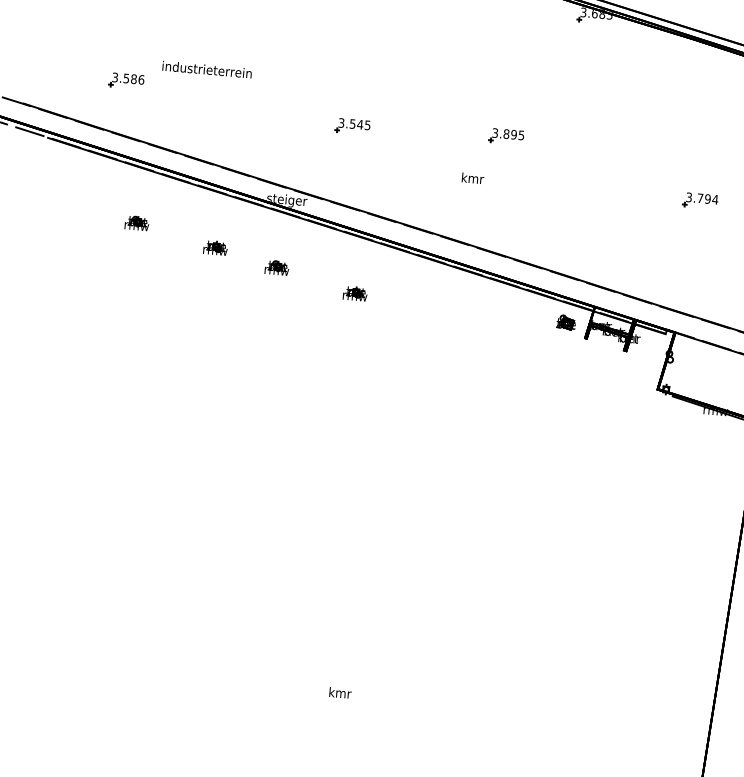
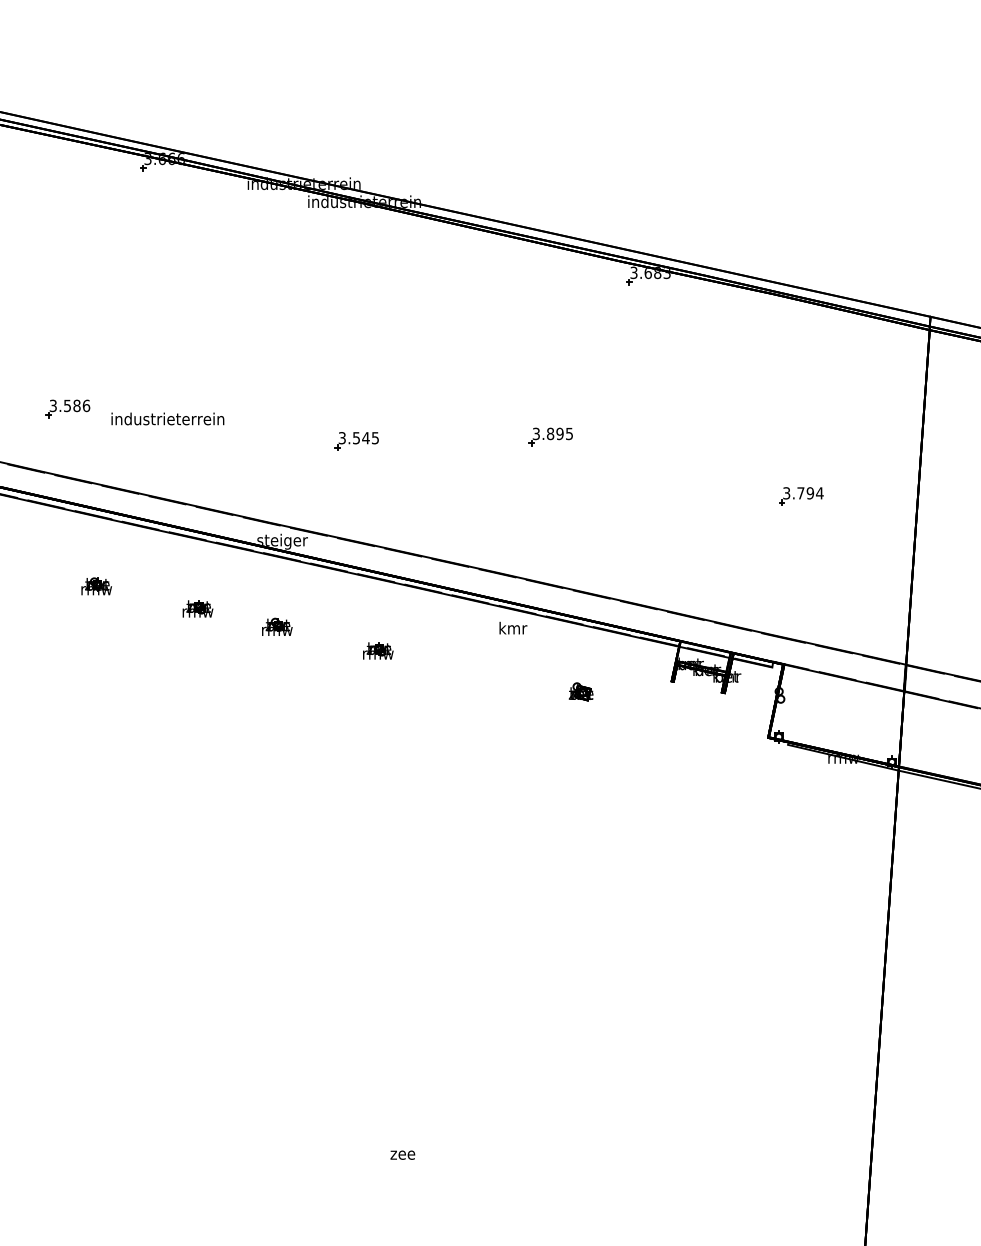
text: (206, 69) -> (167, 418), moved
text: (473, 177) -> (513, 627), moved
part: (565, 322) -> (580, 691), moved
text: (340, 692) -> (403, 1153), kmr -> zee

